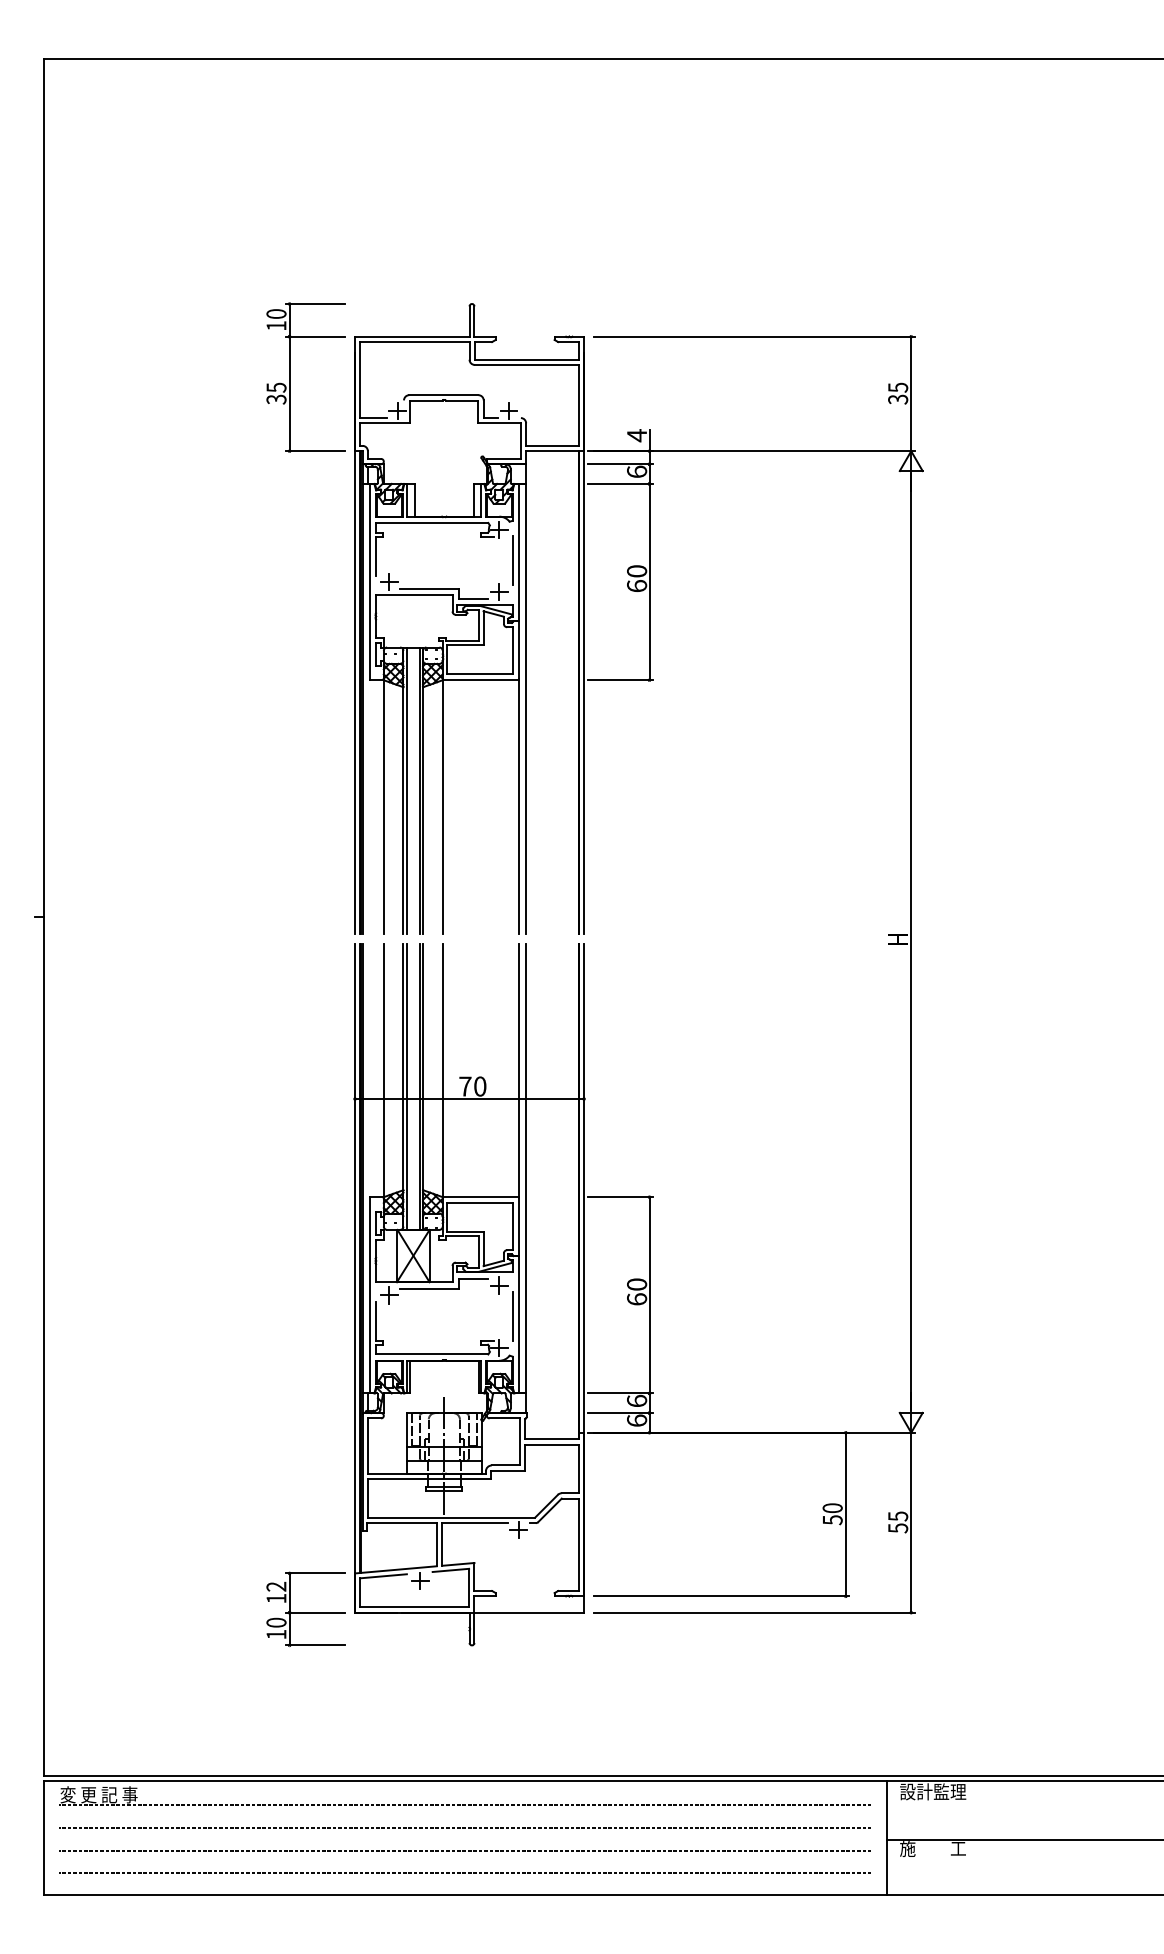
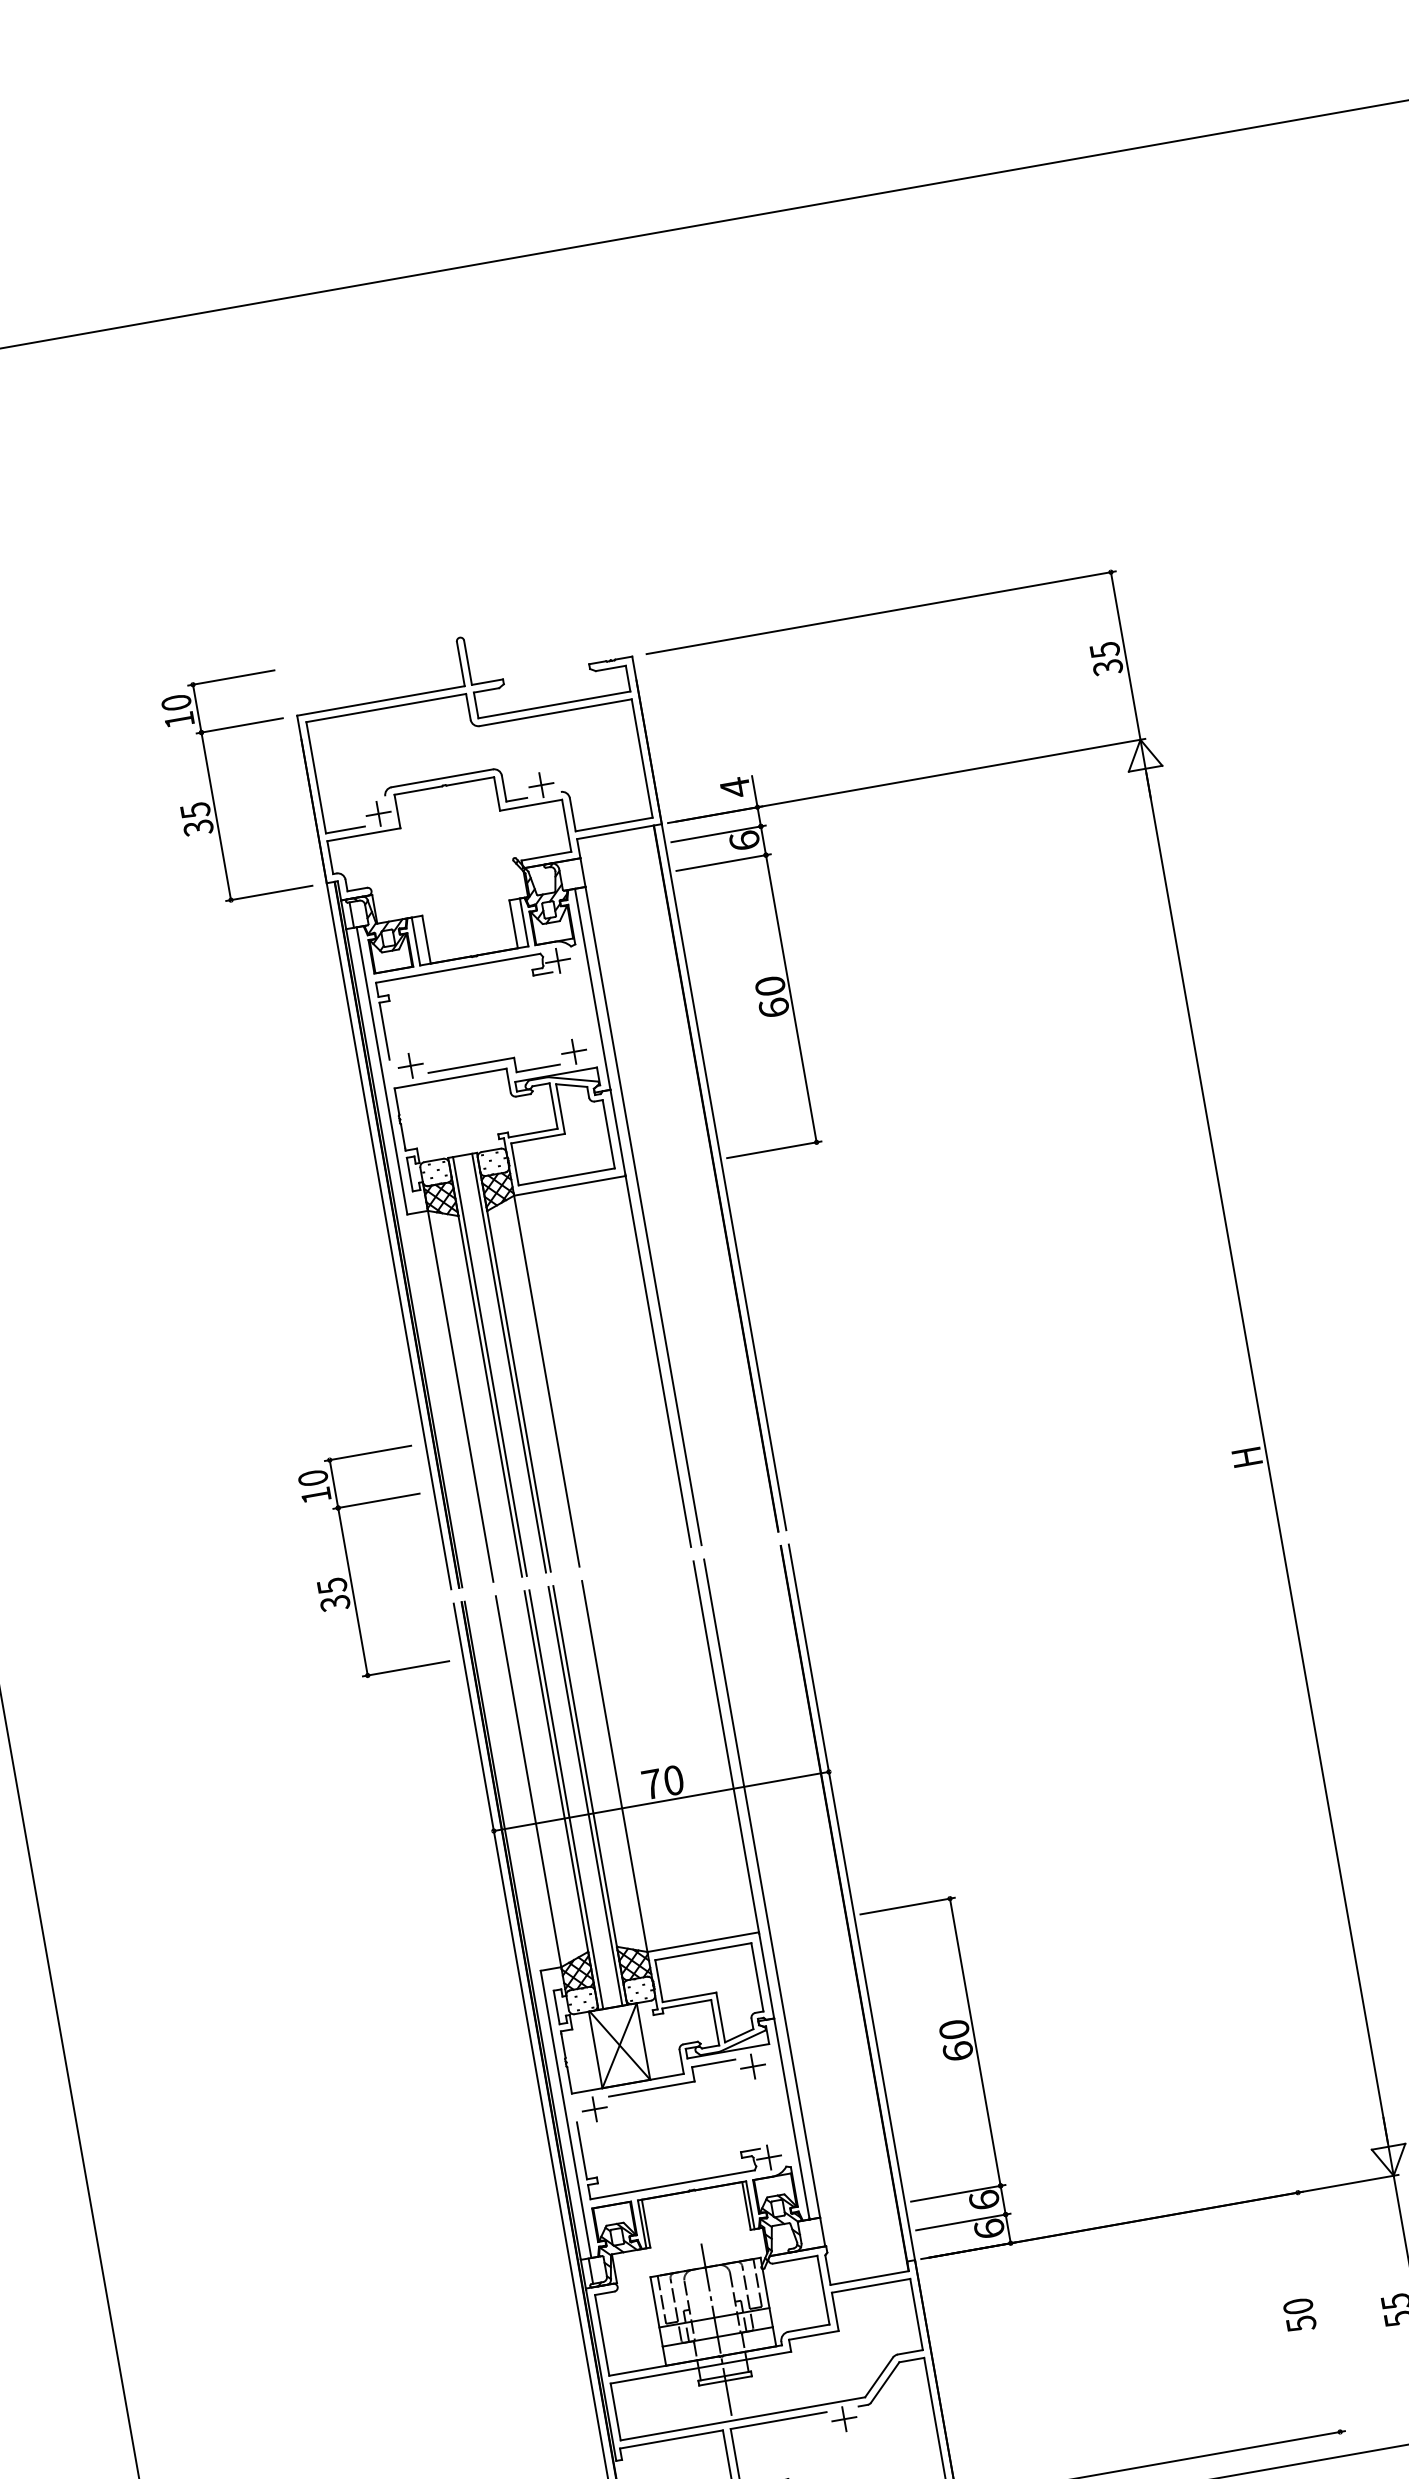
line: (512, 560) -> (585, 1002), removed
part: (290, 907) -> (350, 1567), added
line: (512, 1316) -> (780, 2108), removed
line: (845, 1514) -> (1318, 2312), removed

